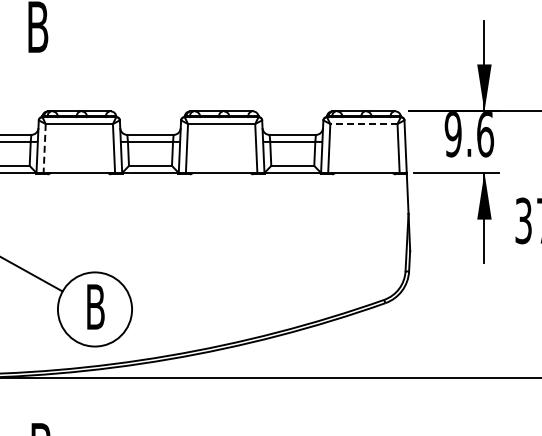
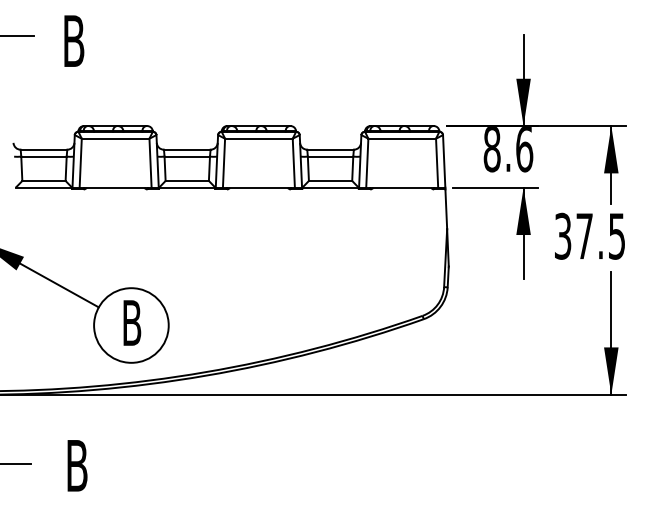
line: (364, 123) -> (402, 138), dashed -> solid
text: (452, 134) -> (491, 149), 9.6 -> 8.6
line: (44, 148) -> (80, 163), dashed -> solid

